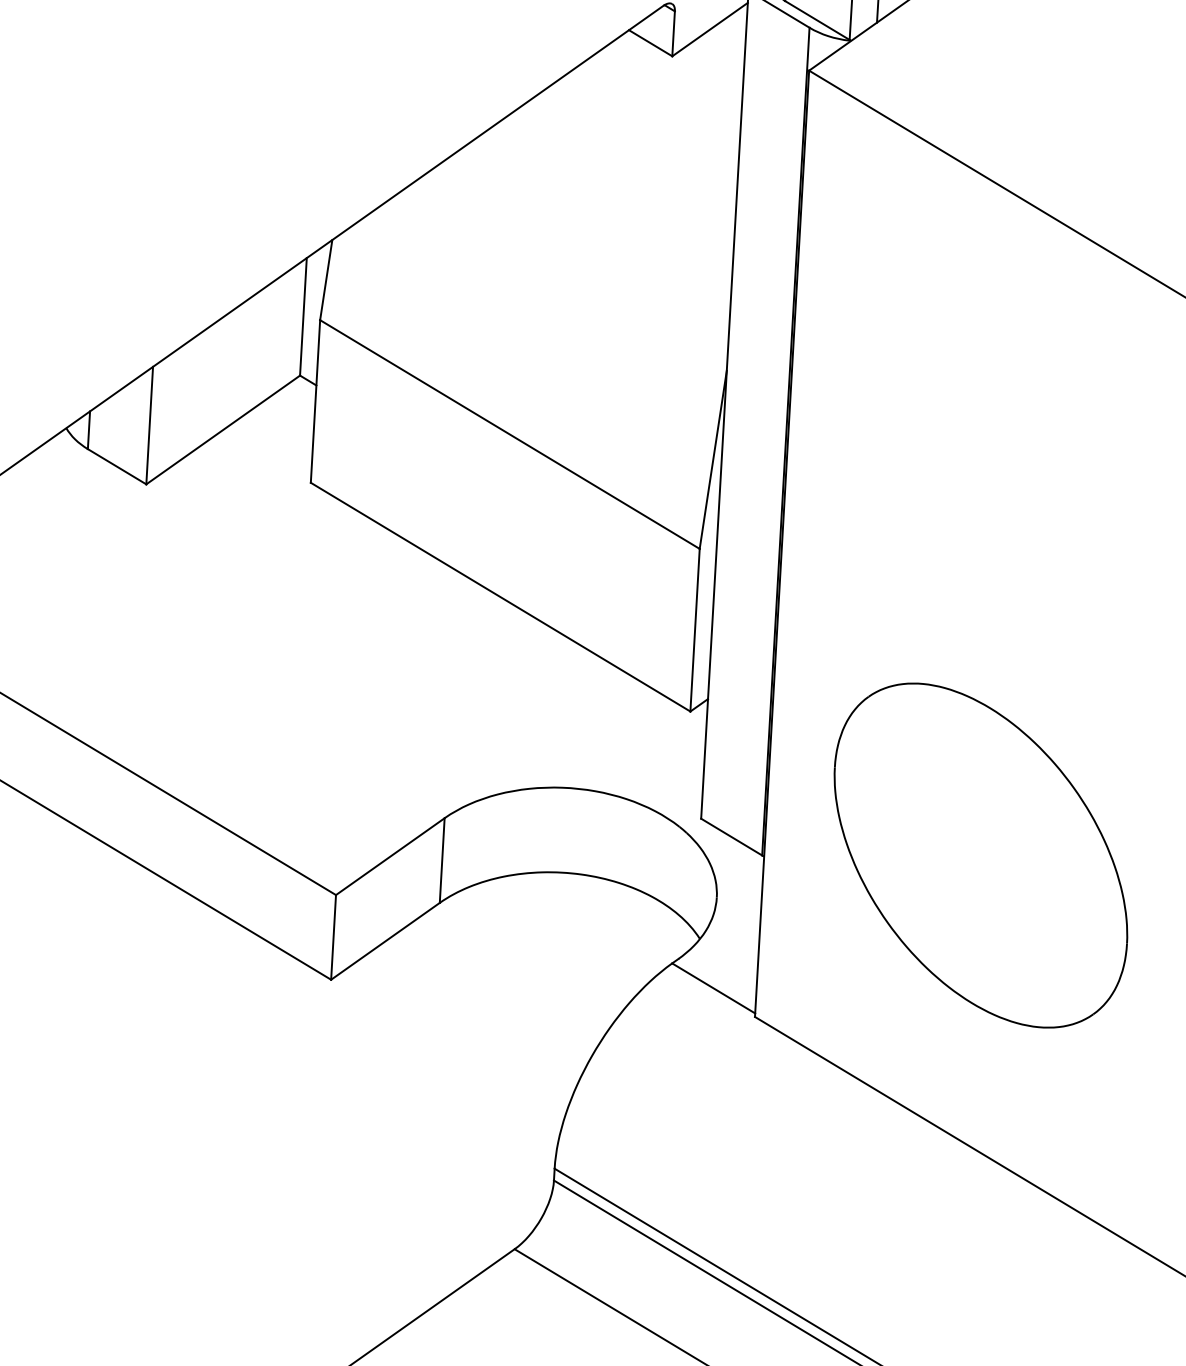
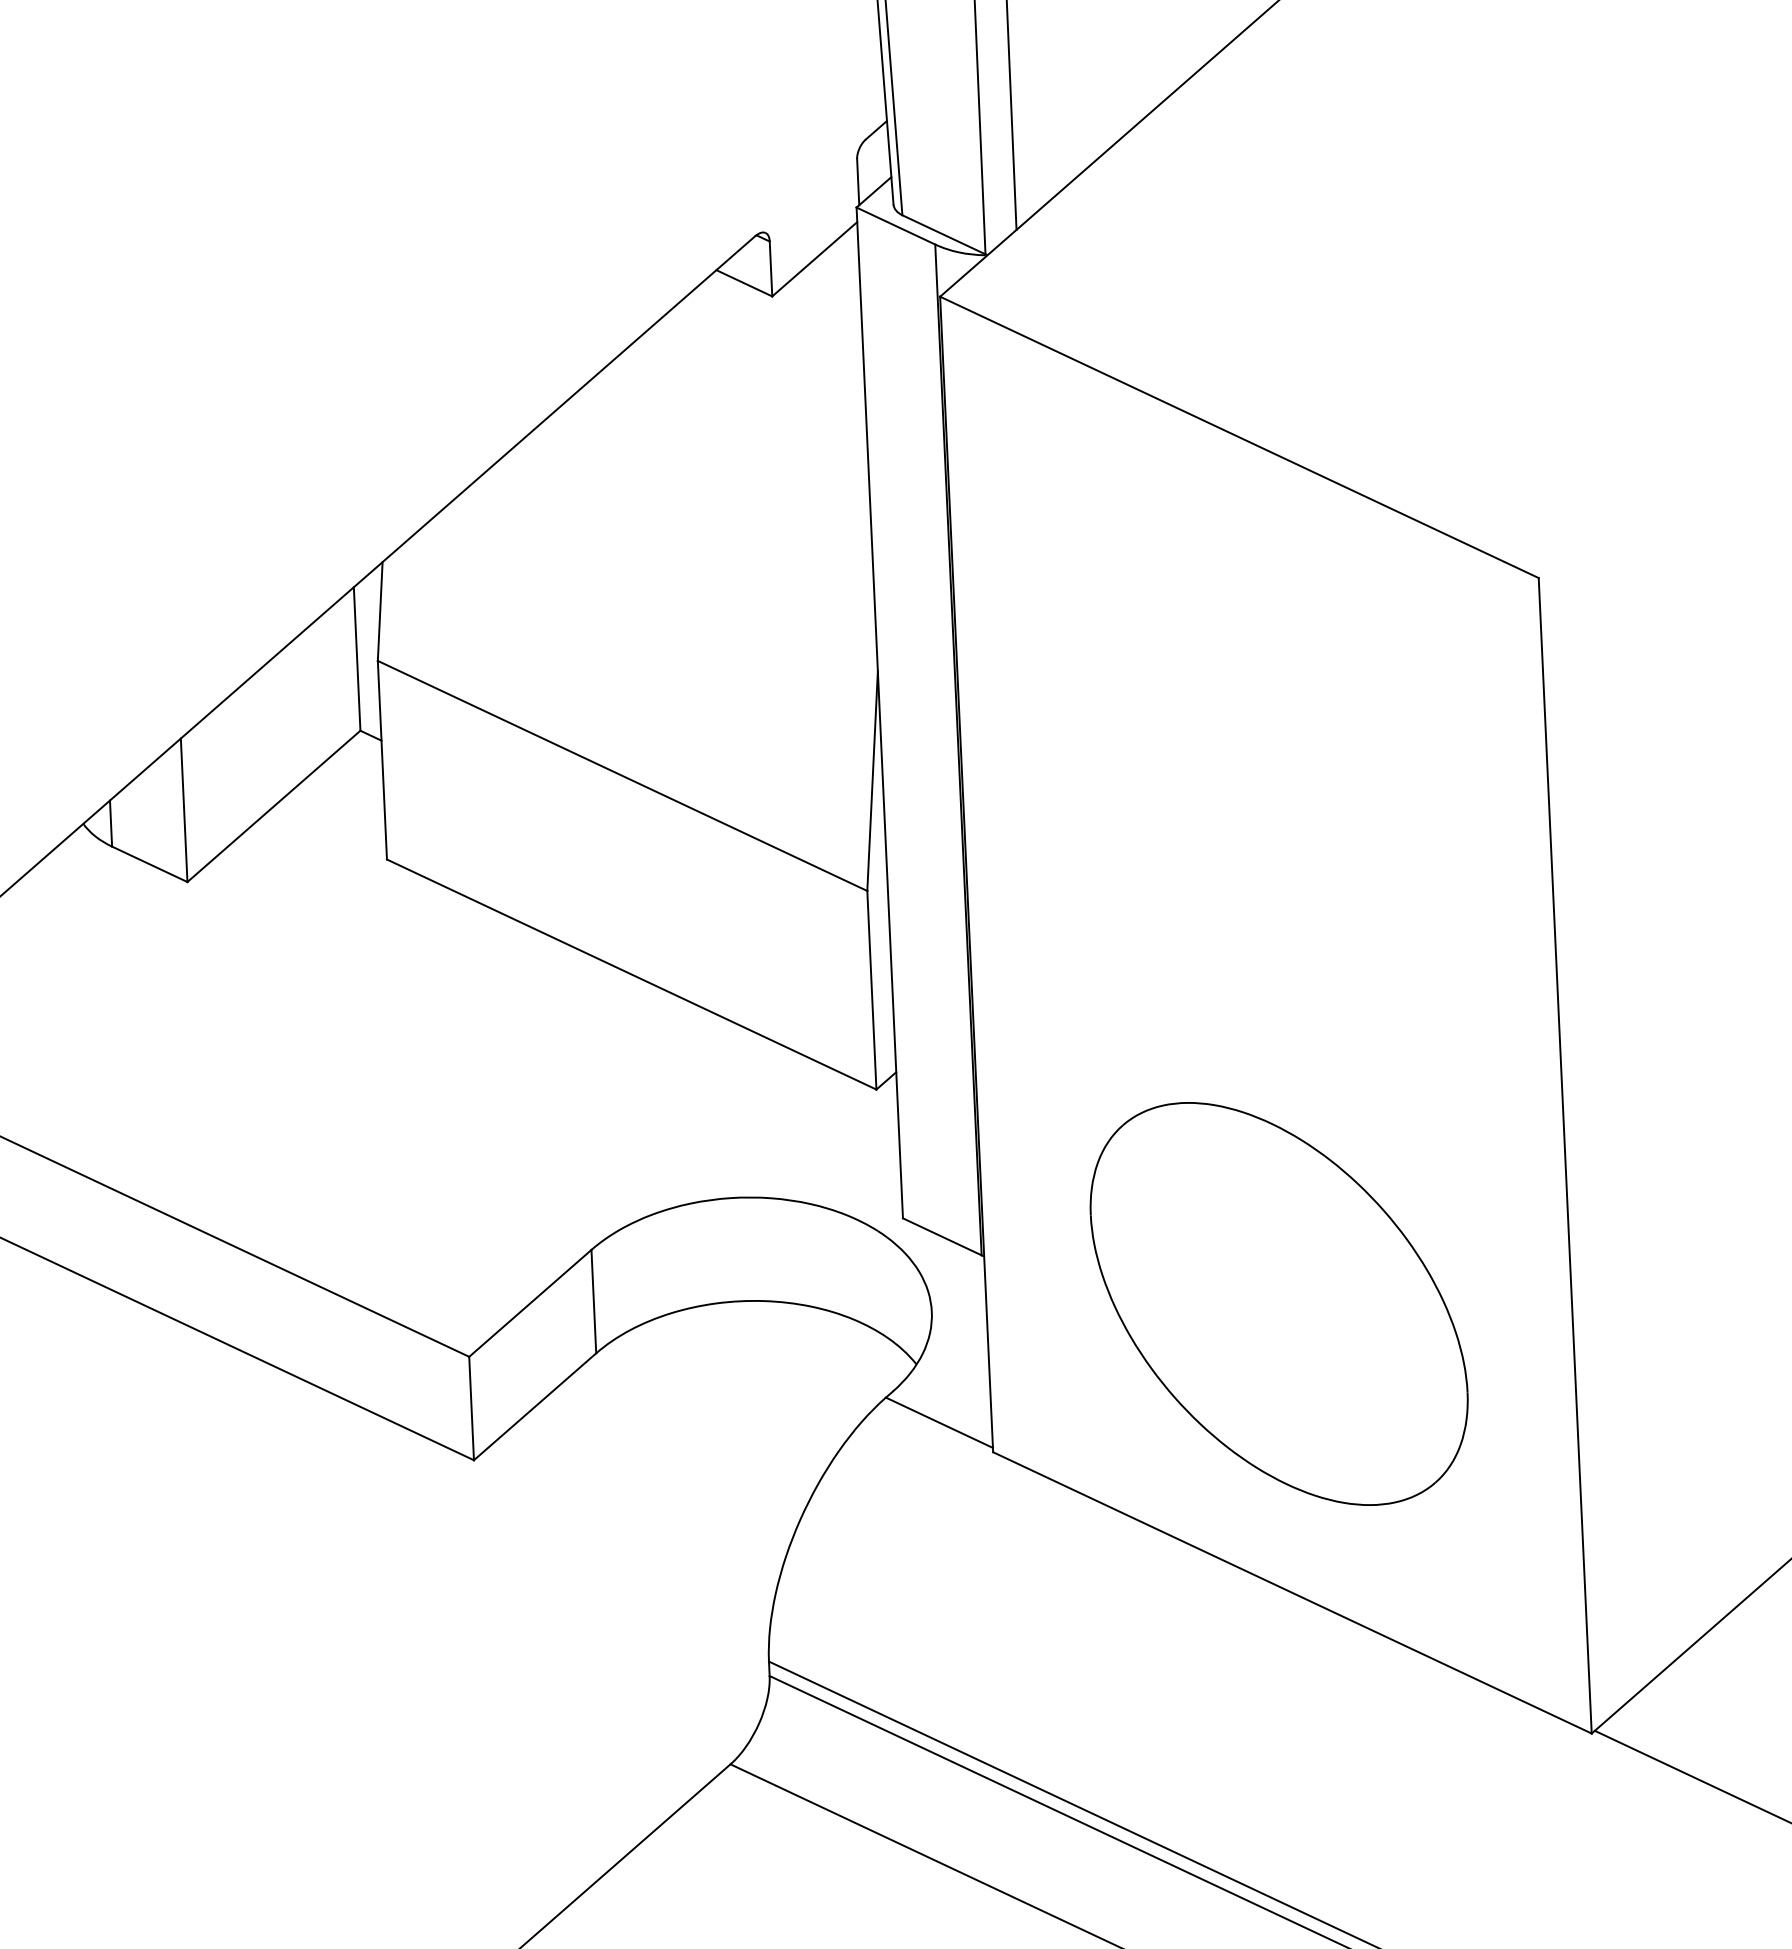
part: (980, 855) -> (1278, 1303), moved

